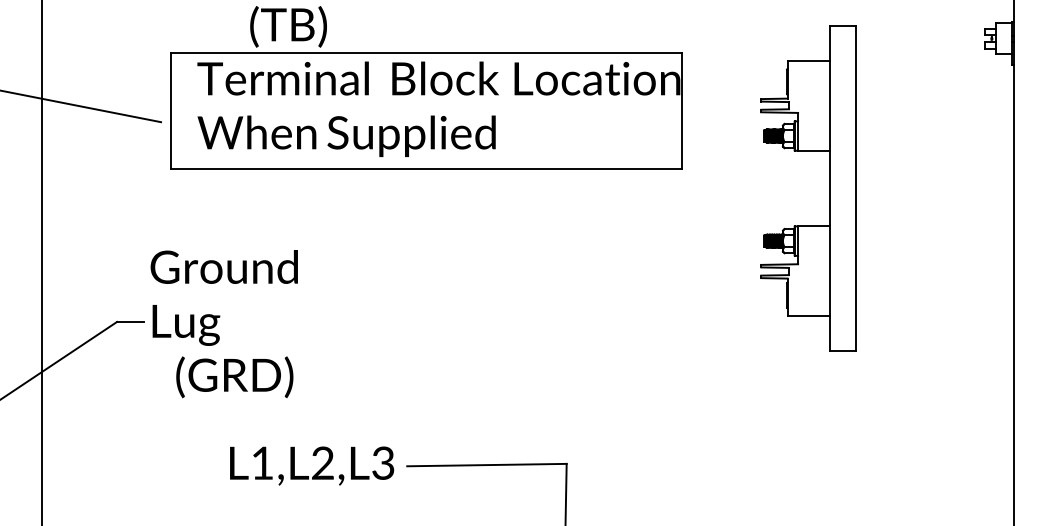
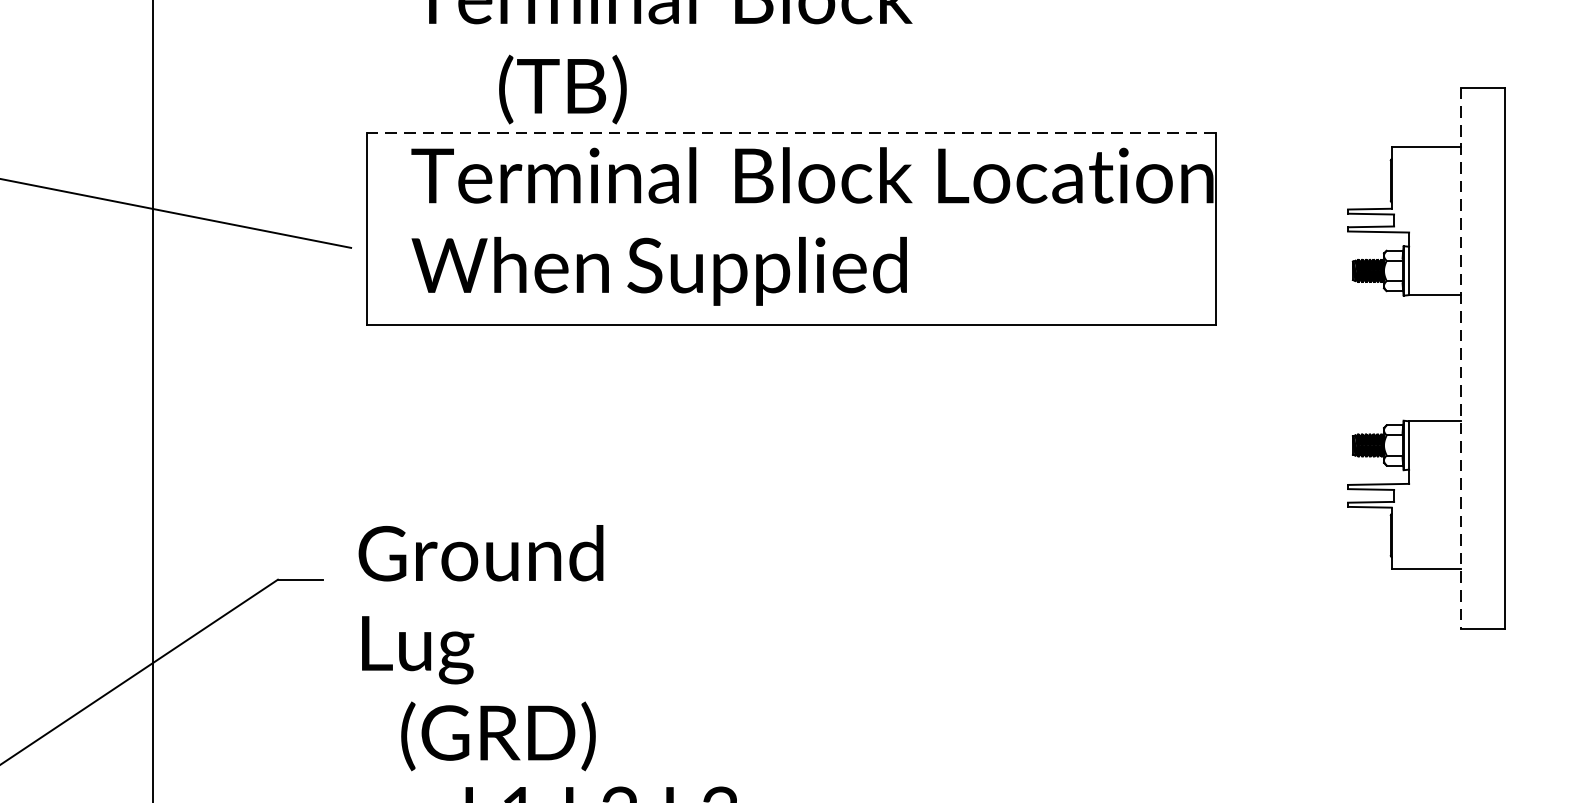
line: (426, 53) -> (791, 133), solid -> dashed
line: (829, 188) -> (1461, 358), solid -> dashed
text: (223, 324) -> (479, 648), moved

